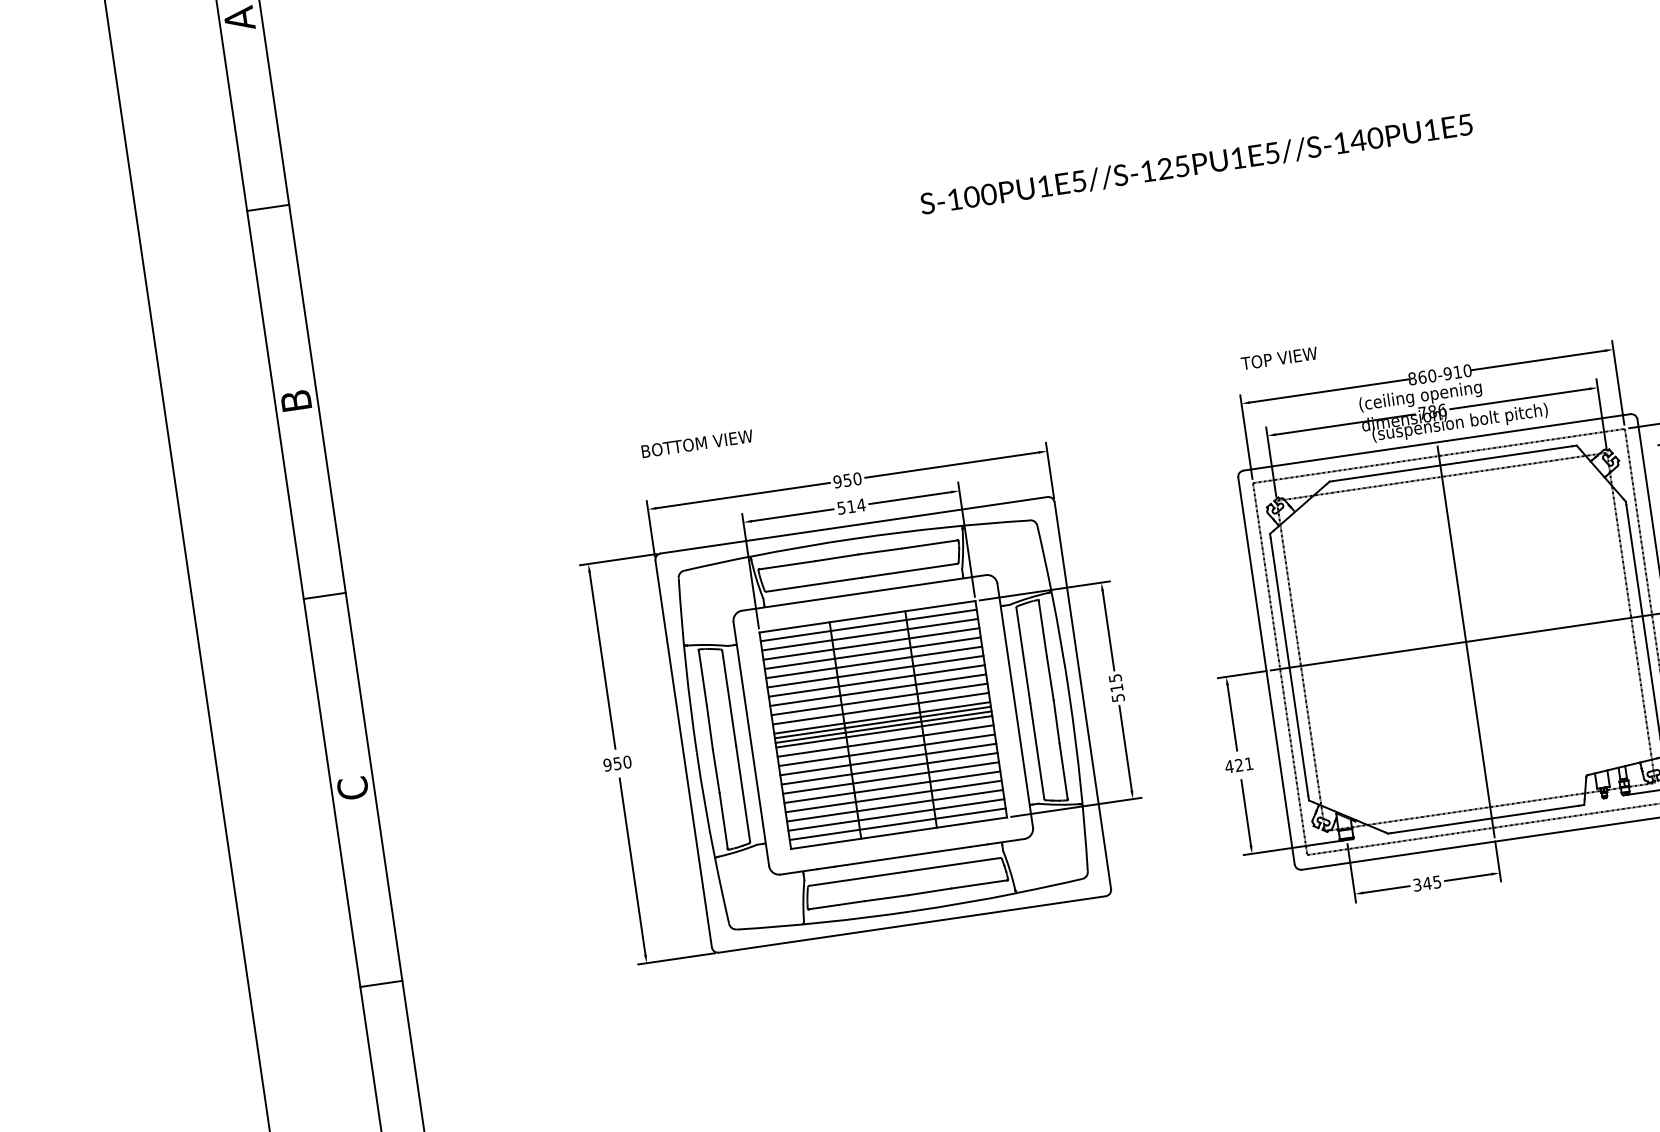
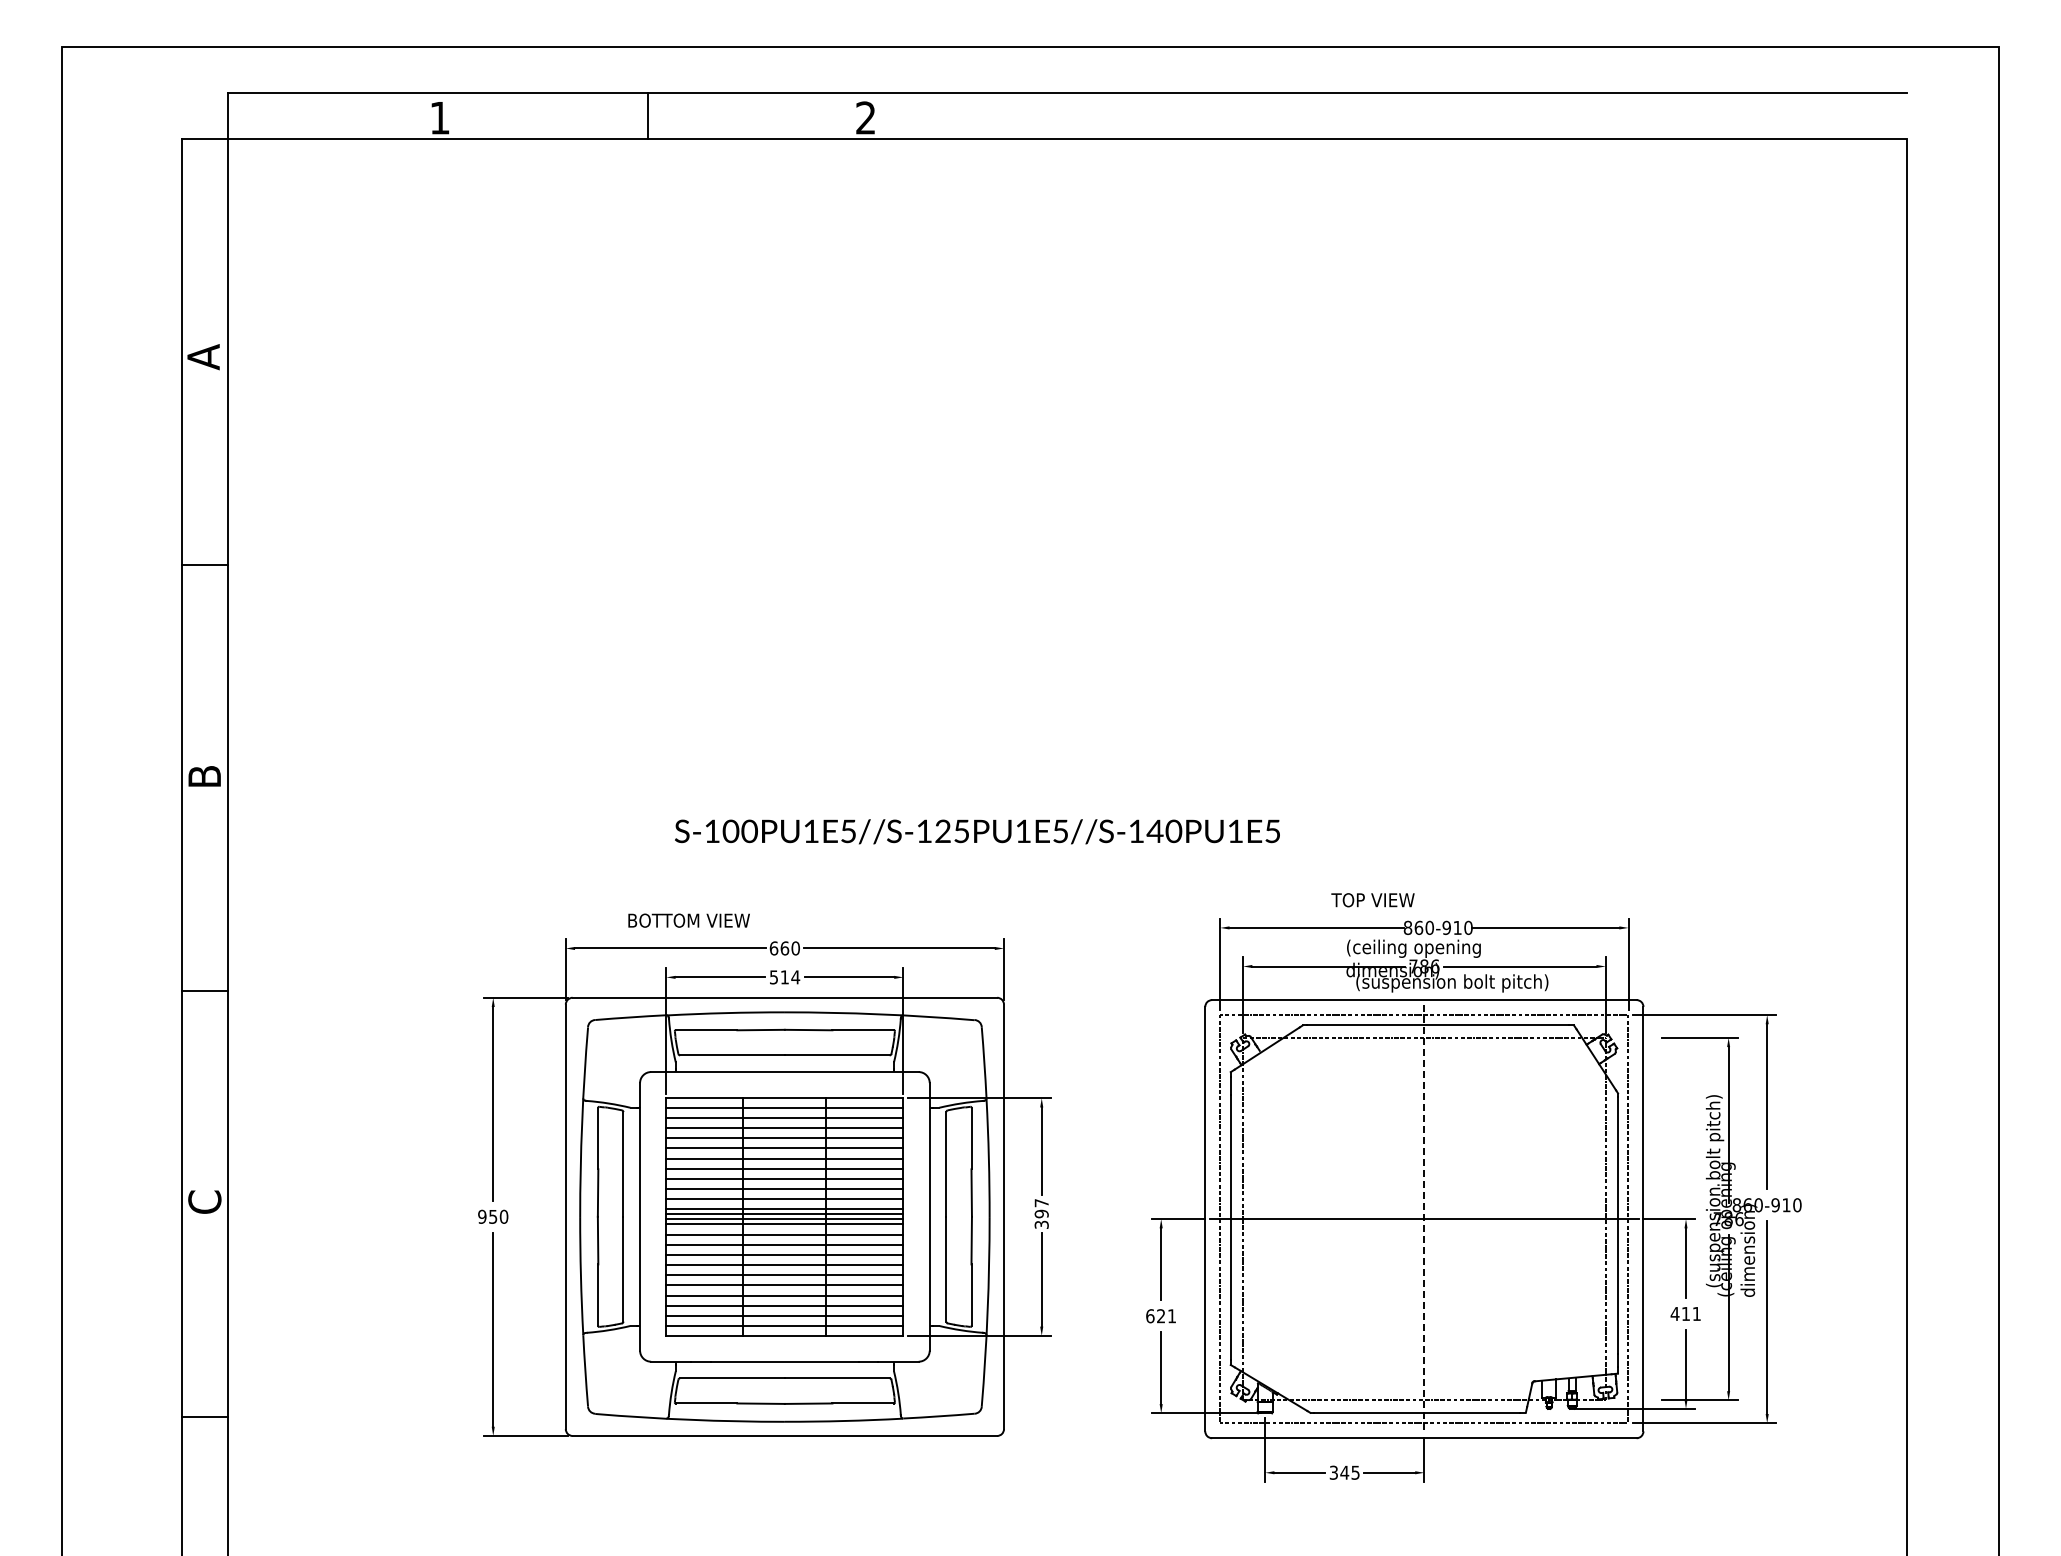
text: (1196, 164) -> (977, 831), moved
text: (1278, 358) -> (1372, 900), moved
text: (696, 443) -> (688, 920), moved
text: (842, 481) -> (779, 948), 950 -> 660
line: (1466, 642) -> (1424, 1219), solid -> dashed
text: (1116, 687) -> (1041, 1213), 515 -> 397
text: (1228, 767) -> (1149, 1316), 421 -> 621

